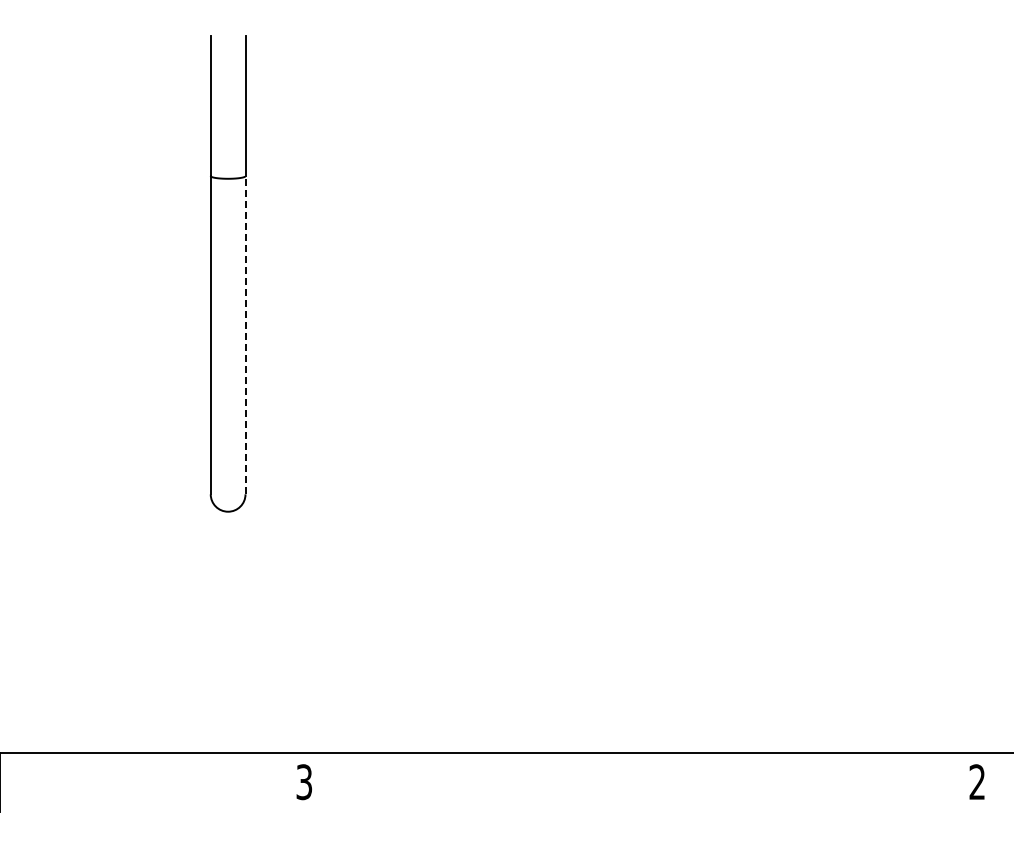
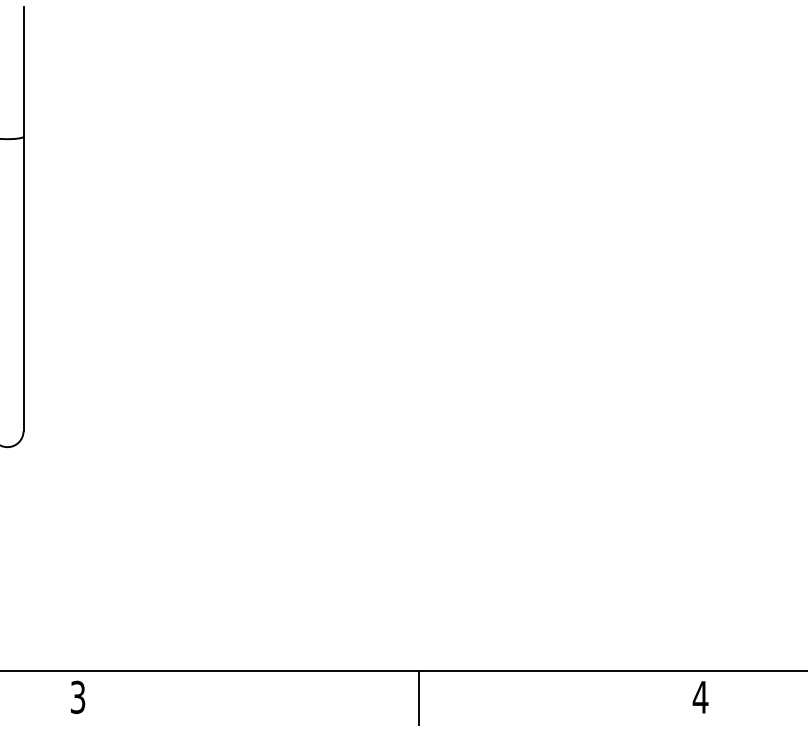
line: (245, 334) -> (23, 283), dashed -> solid
text: (976, 781) -> (699, 696), 2 -> 4
line: (672, 782) -> (418, 697), added

